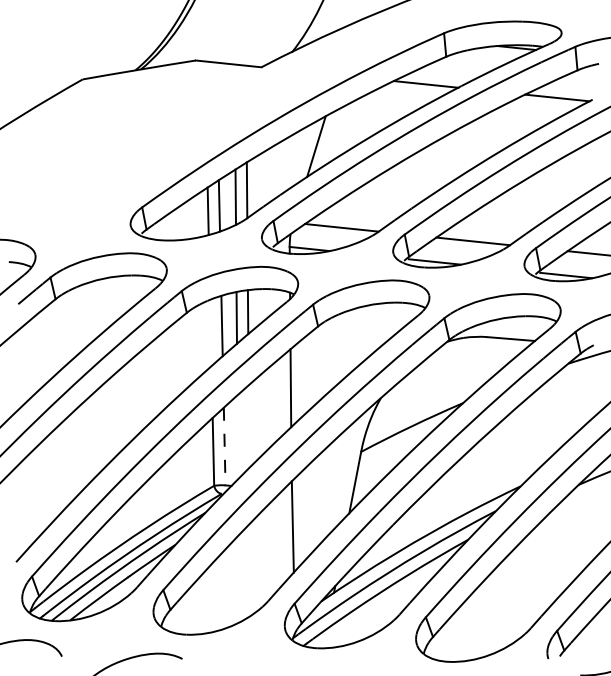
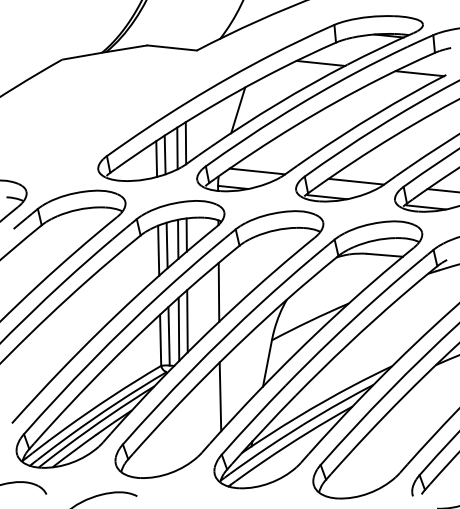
line: (210, 332) -> (158, 250), added
line: (248, 426) -> (187, 321), added
line: (237, 437) -> (178, 329), added
line: (224, 446) -> (168, 336), dashed -> solid

